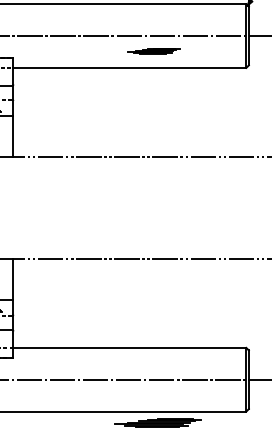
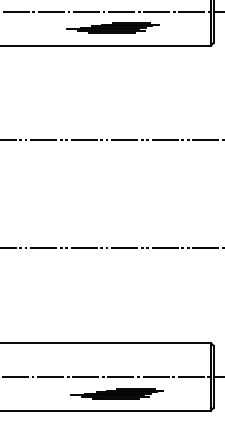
part: (153, 51) -> (112, 28), size x1.67
part: (157, 422) -> (116, 393), moved

